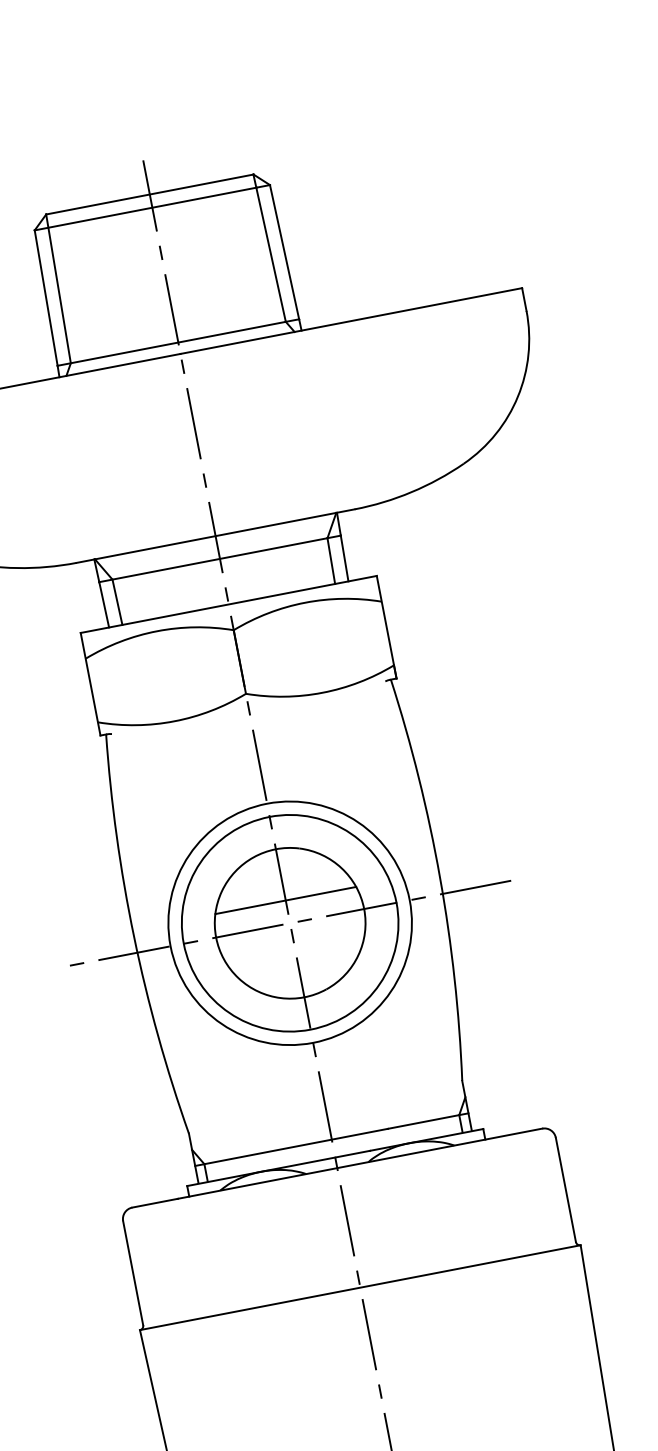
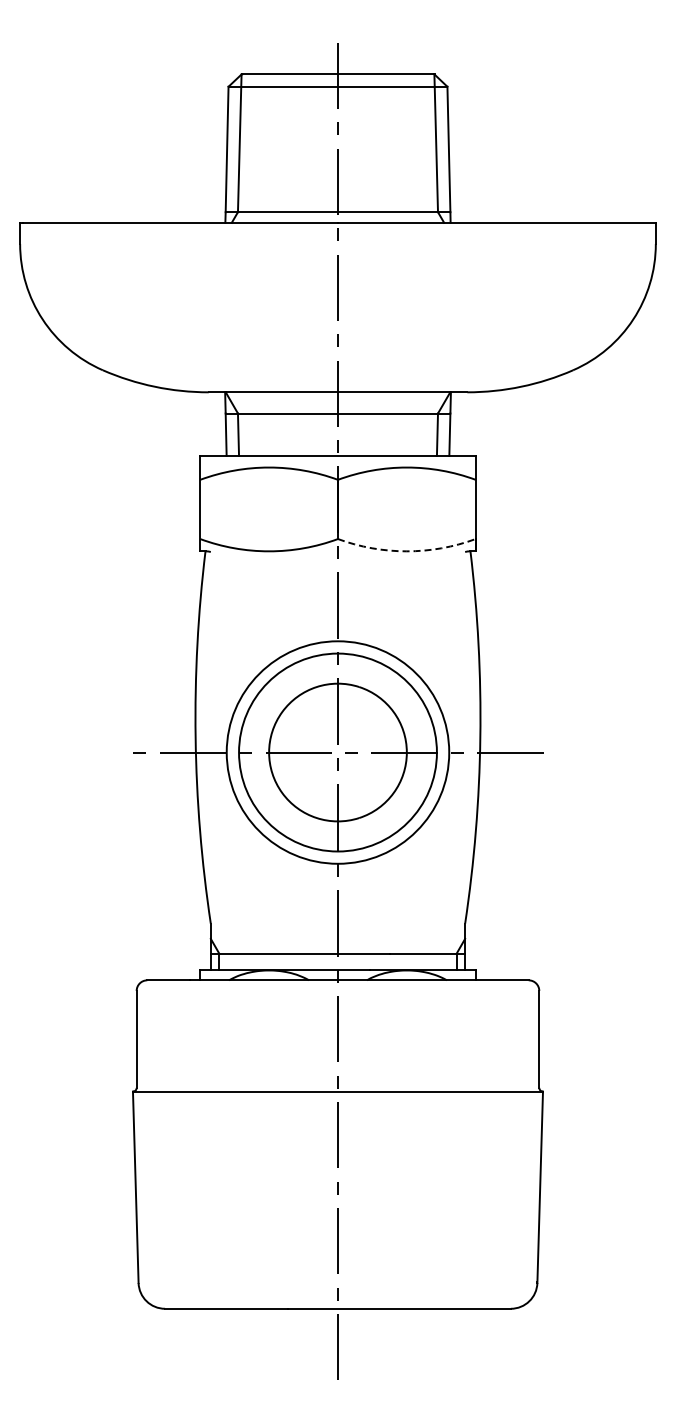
arc: (322, 693) -> (406, 551), solid -> dashed
line: (285, 900) -> (337, 731), removed

